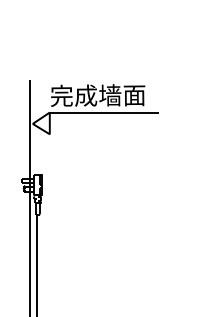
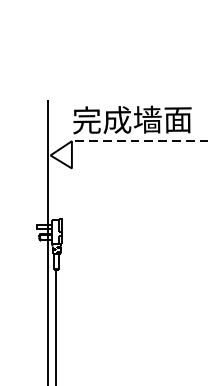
line: (103, 112) -> (139, 141), solid -> dashed

